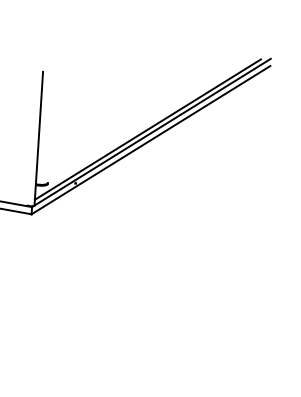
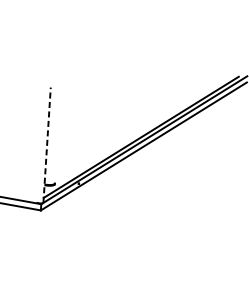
line: (38, 138) -> (46, 145), solid -> dashed

